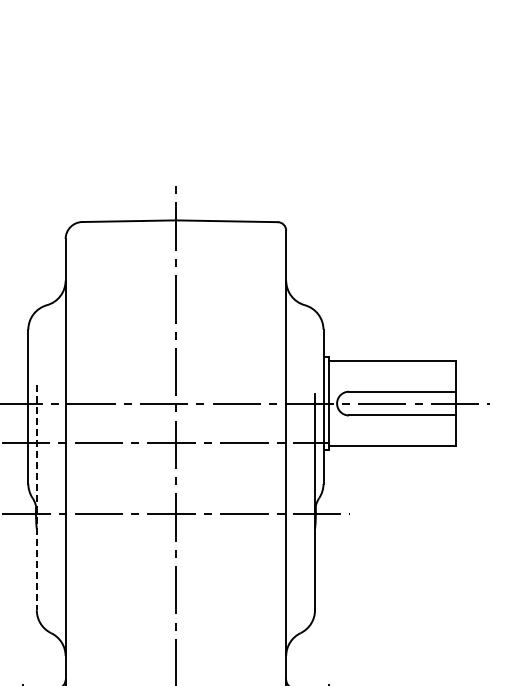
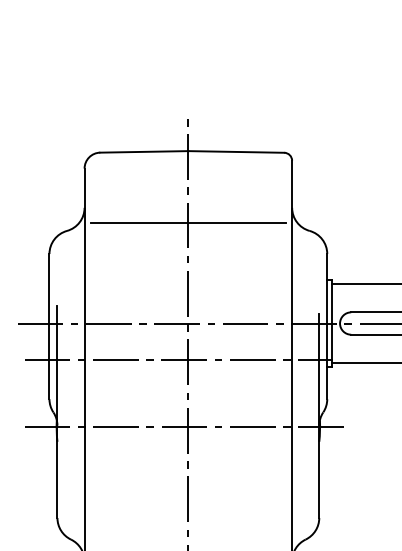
line: (175, 296) -> (187, 222), added
line: (36, 497) -> (57, 411), dashed -> solid

